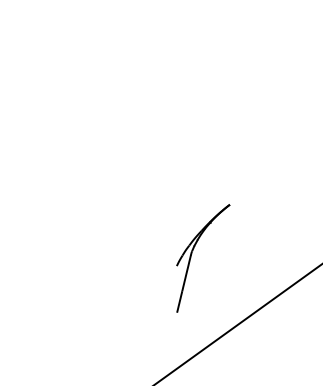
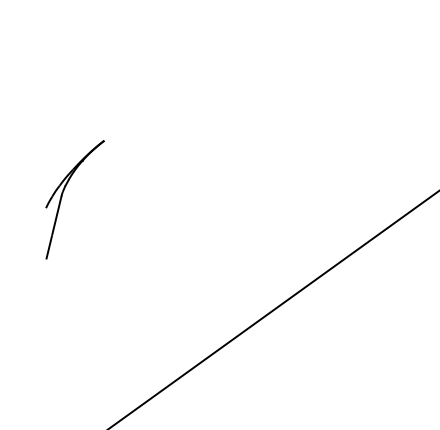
part: (191, 256) -> (62, 197), moved

